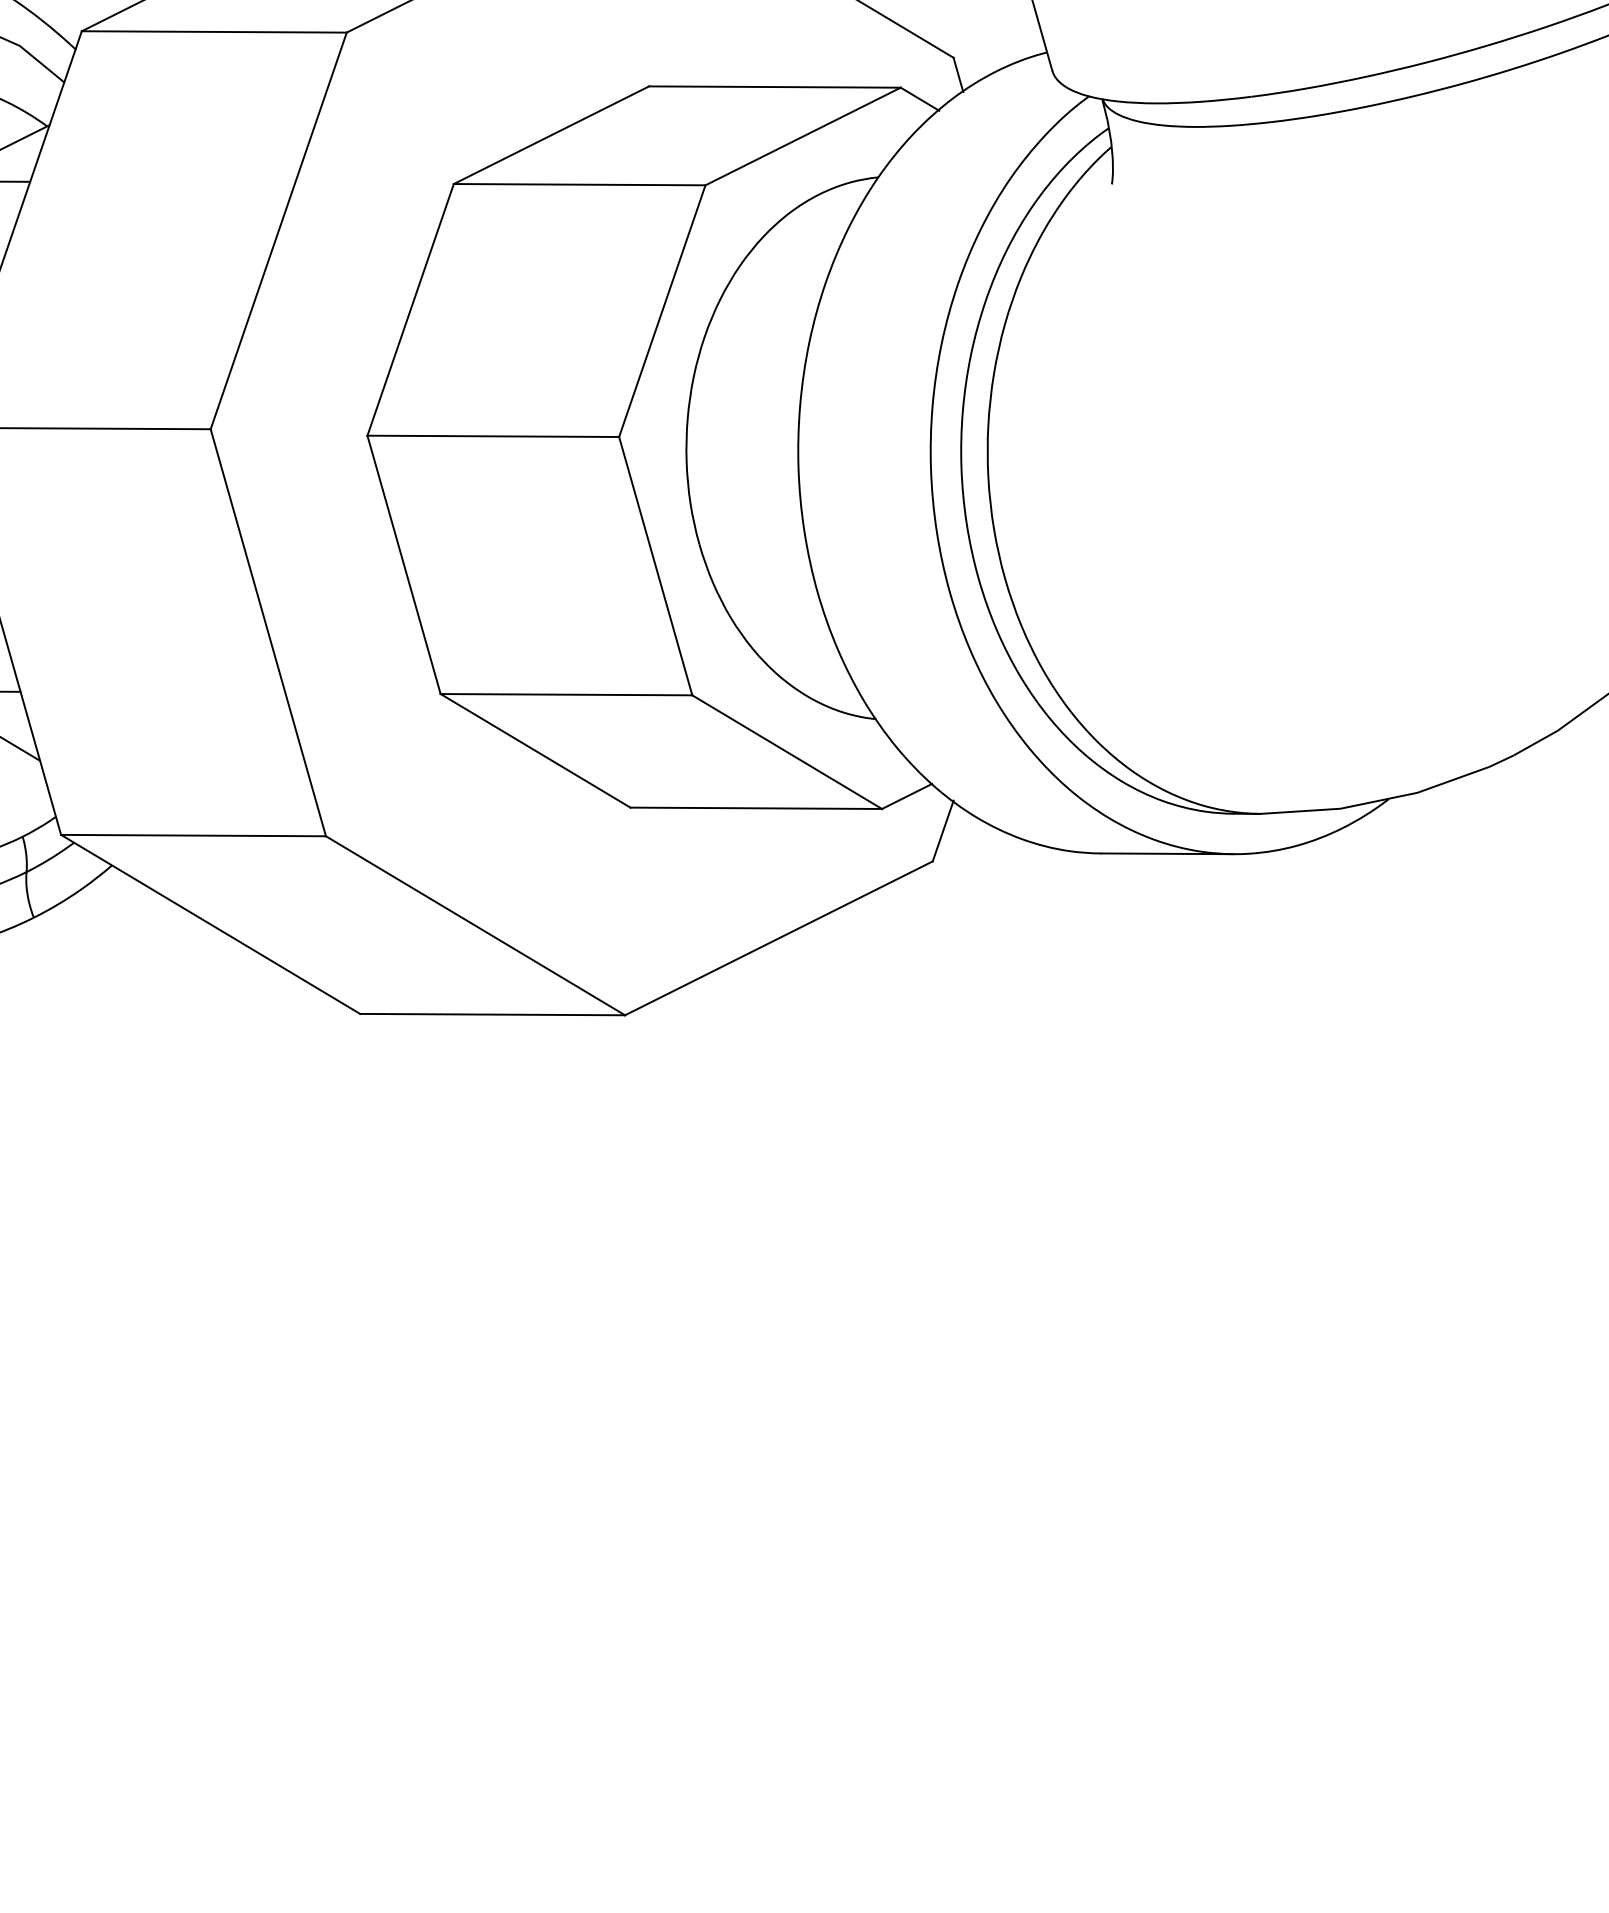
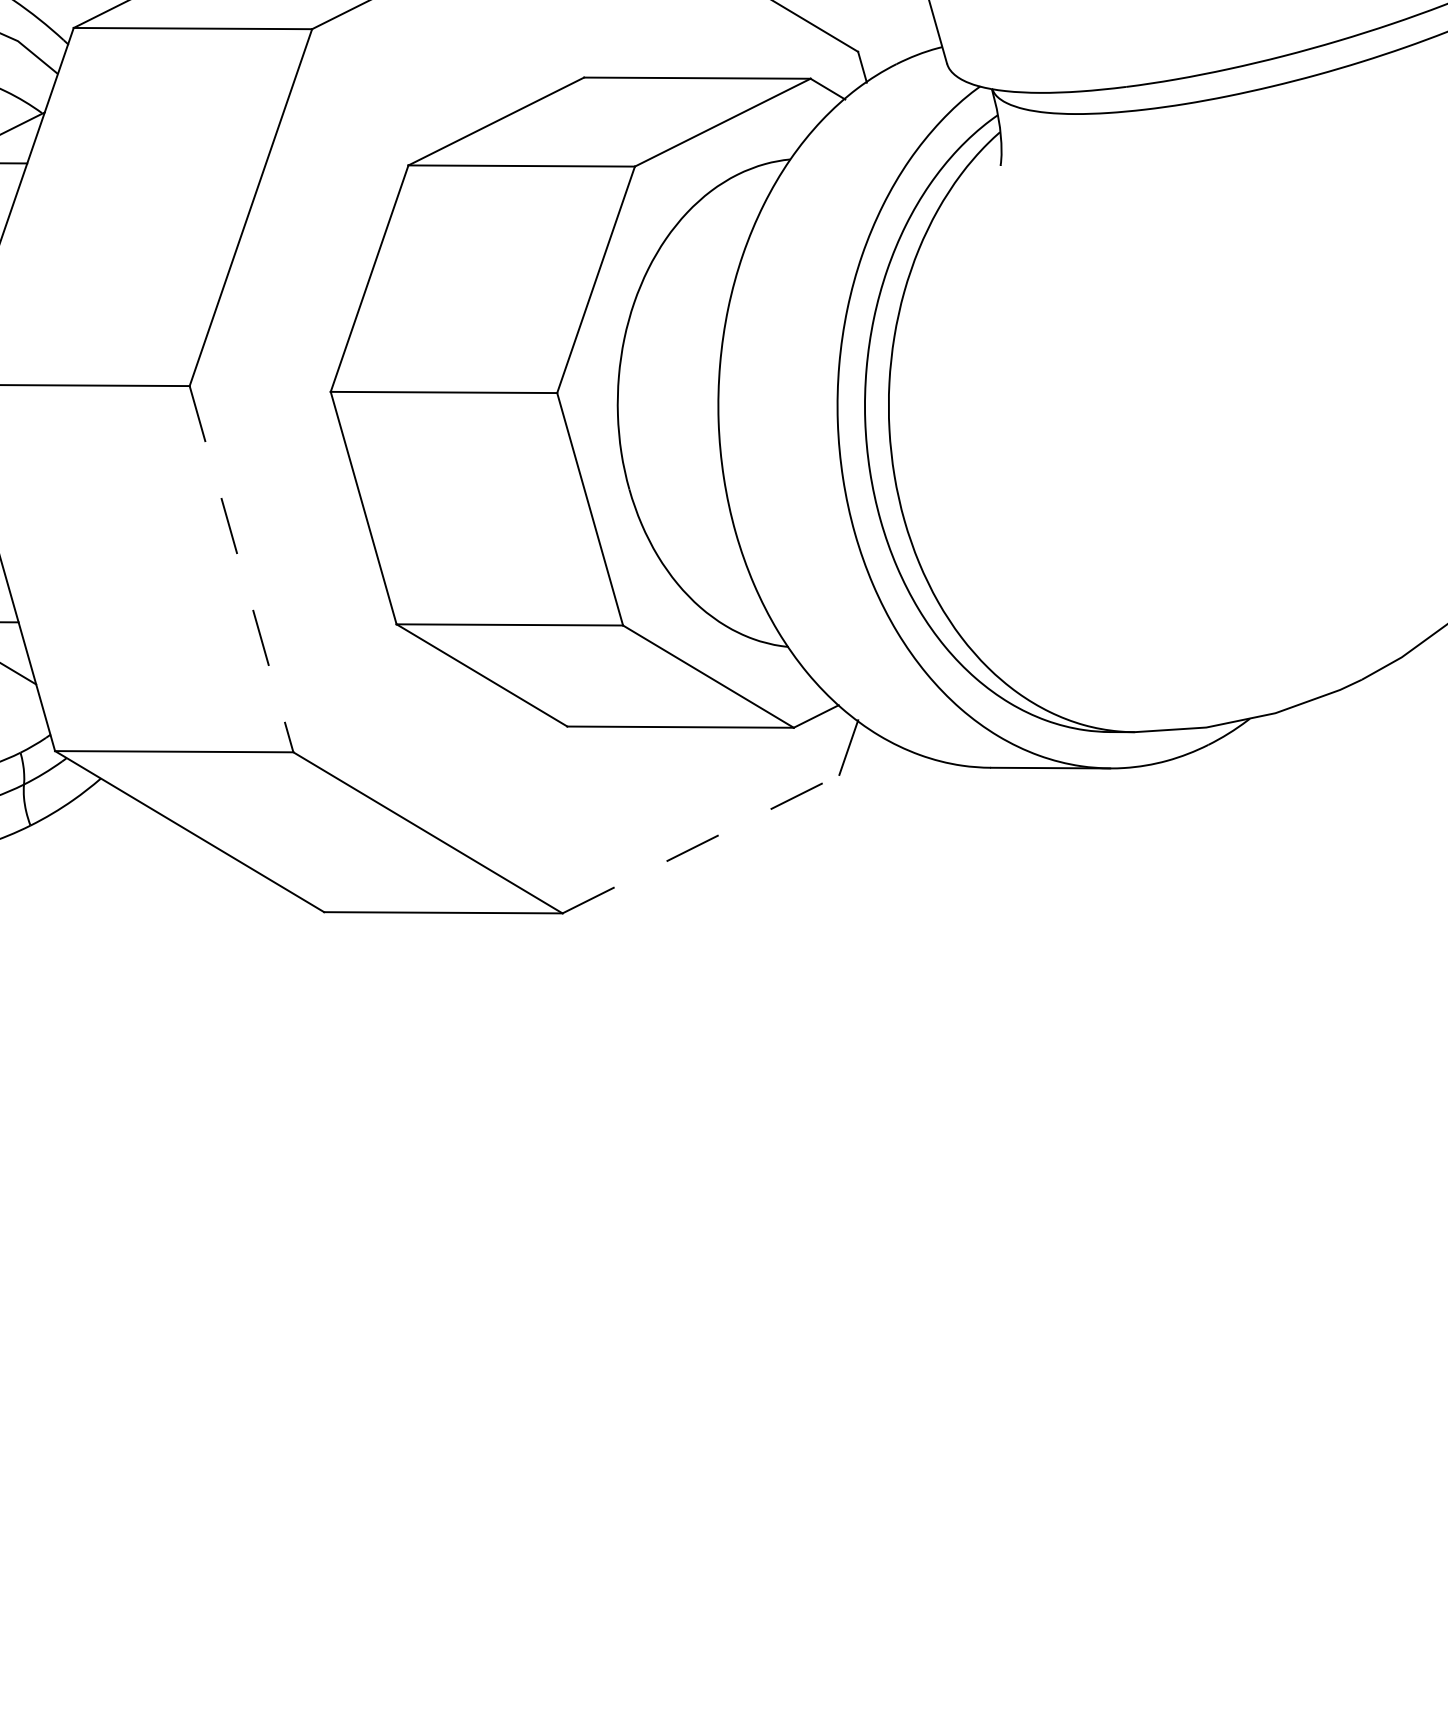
line: (268, 632) -> (241, 568), solid -> dashed
line: (778, 938) -> (700, 844), solid -> dashed

